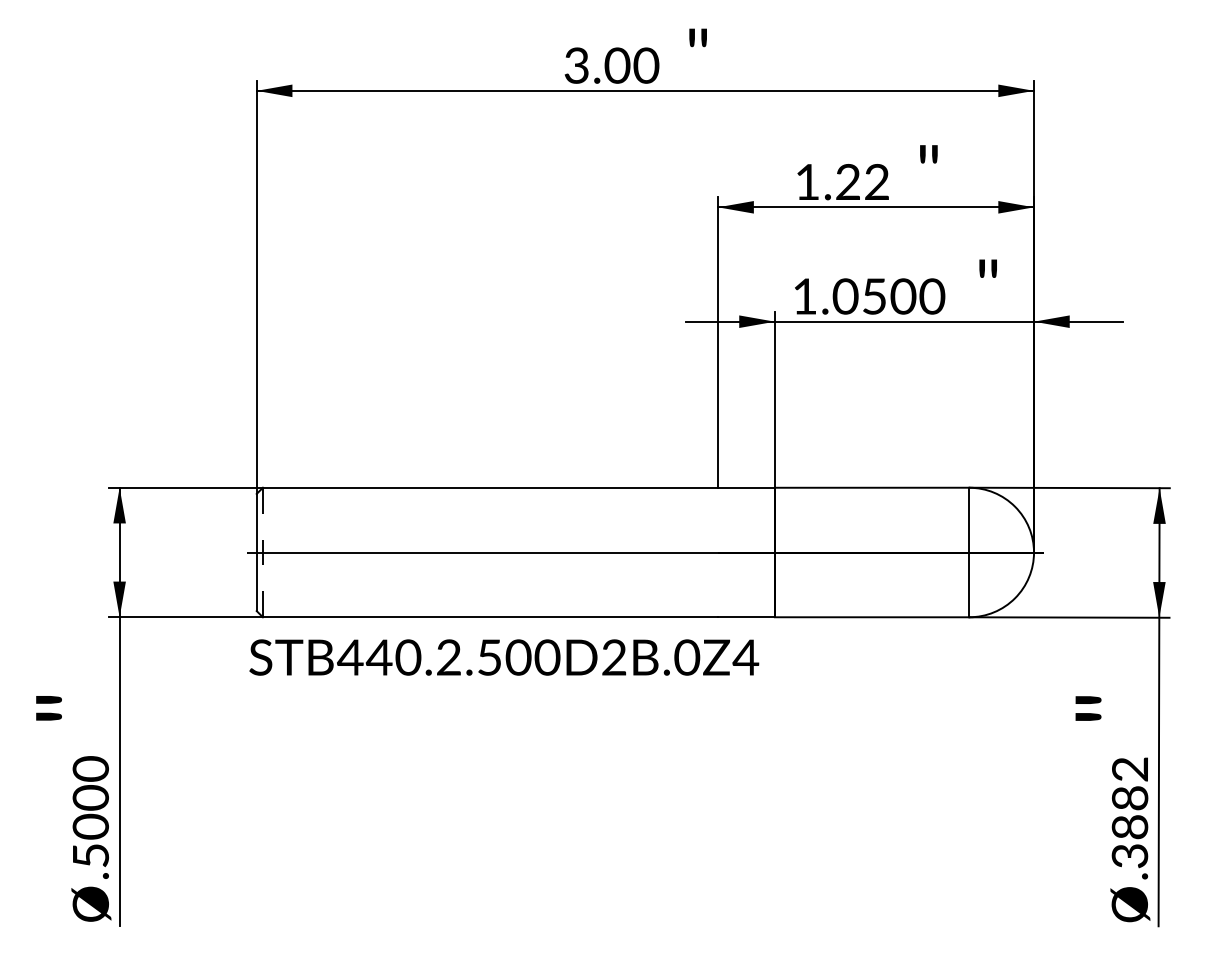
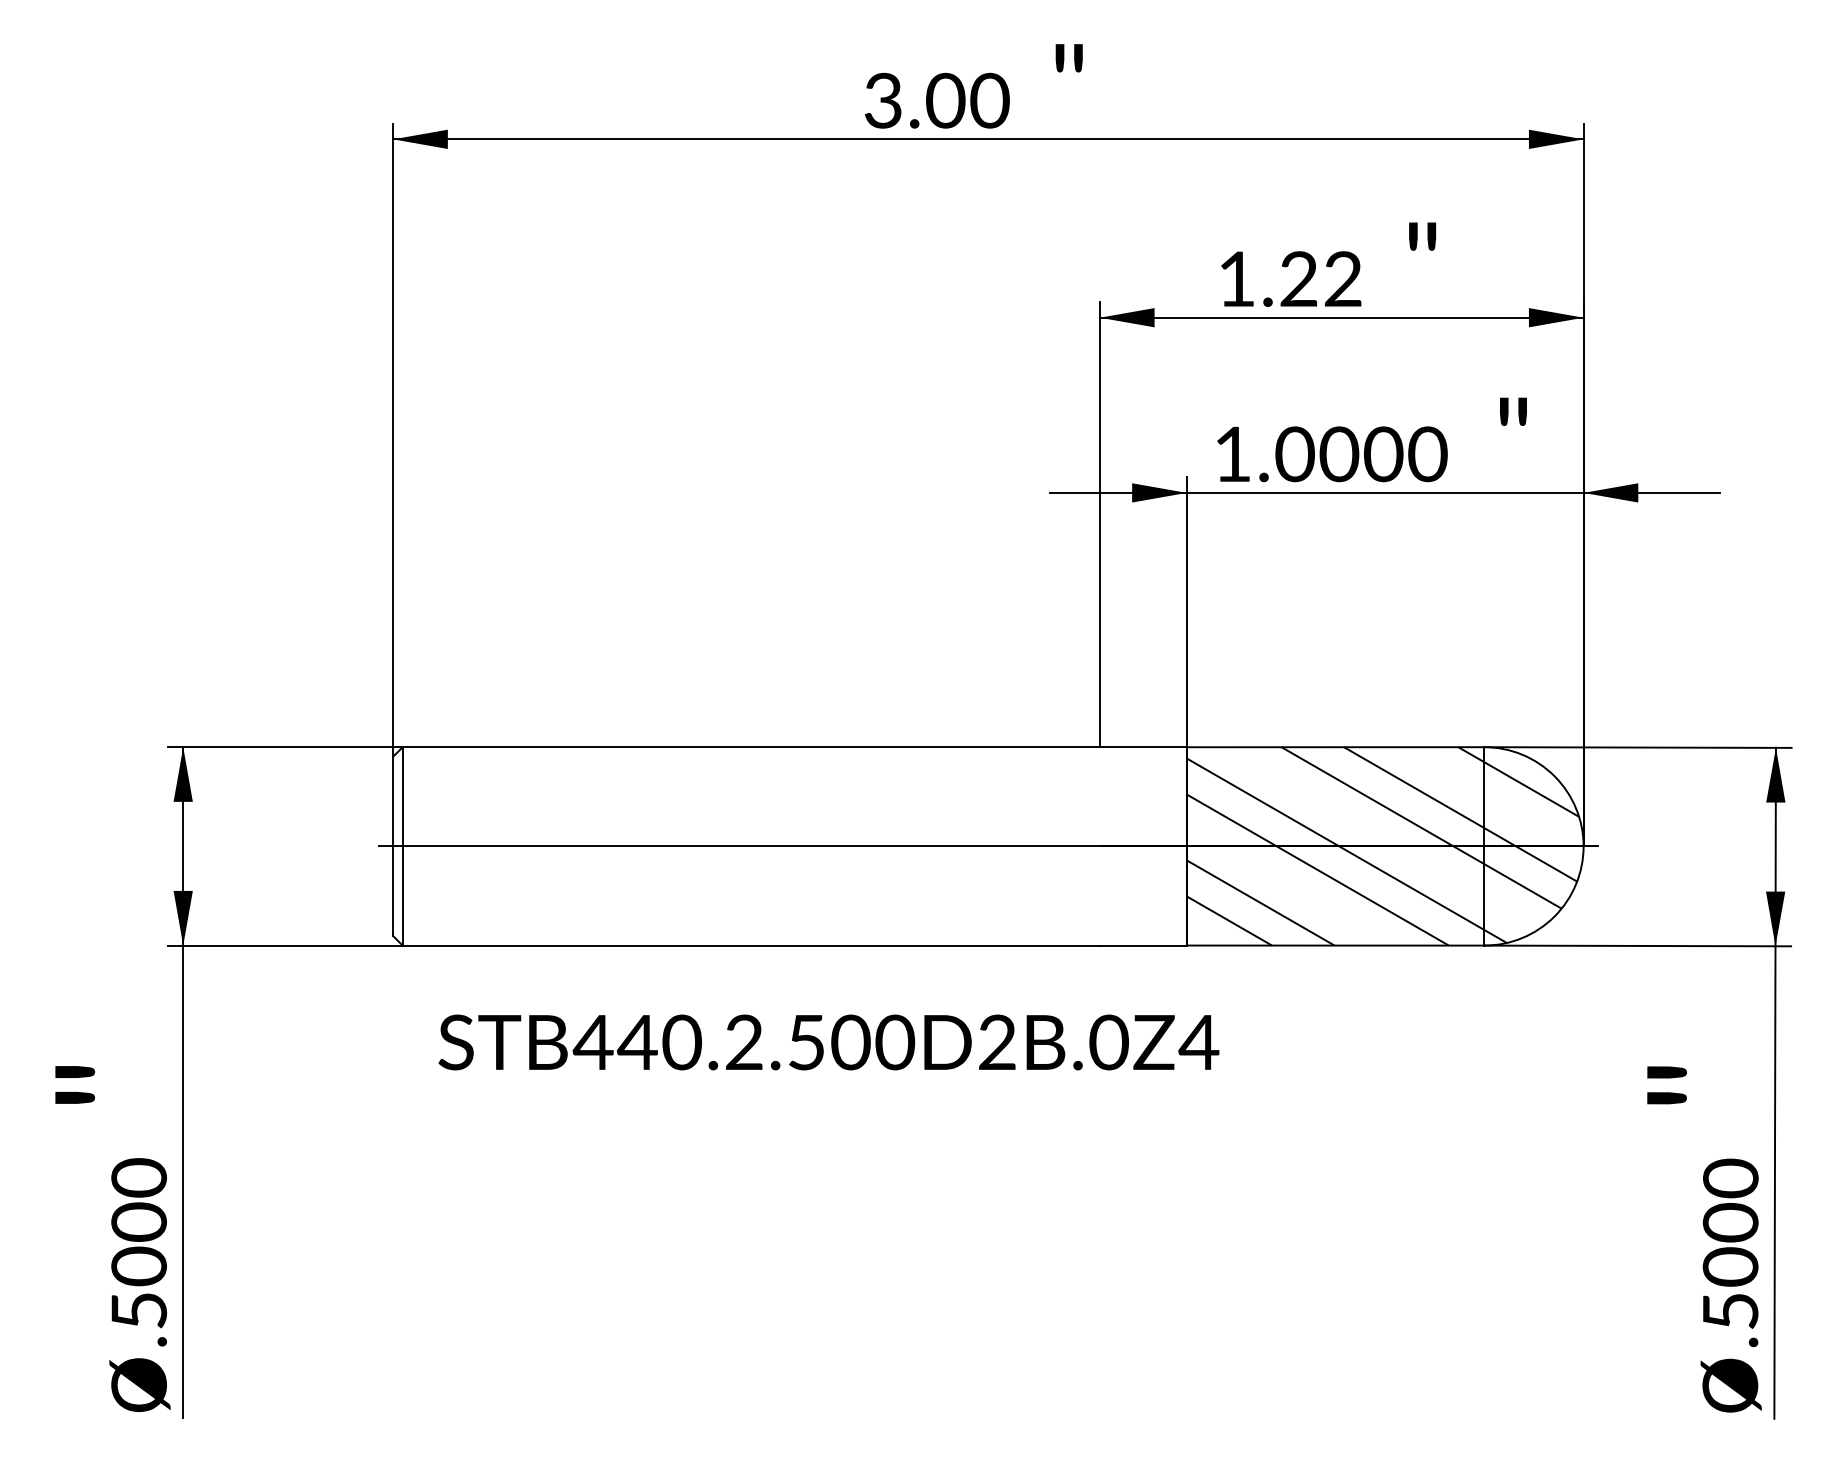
text: (874, 296) -> (1339, 454), 1.0500 -> 1.0000
line: (262, 552) -> (402, 846), dashed -> solid
hatch: (902, 552) -> (1382, 846), added
text: (504, 657) -> (829, 1042), moved
text: (1129, 812) -> (1729, 1244), .3882 -> .5000

